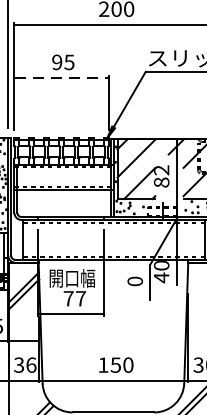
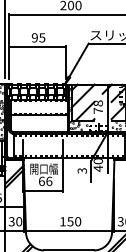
line: (61, 78) -> (37, 47), dashed -> solid
text: (161, 175) -> (98, 106), 82 -> 78
text: (133, 280) -> (81, 170), 0 -> 3
text: (74, 298) -> (45, 181), 77 -> 66
text: (31, 364) -> (19, 221), 36 -> 30

